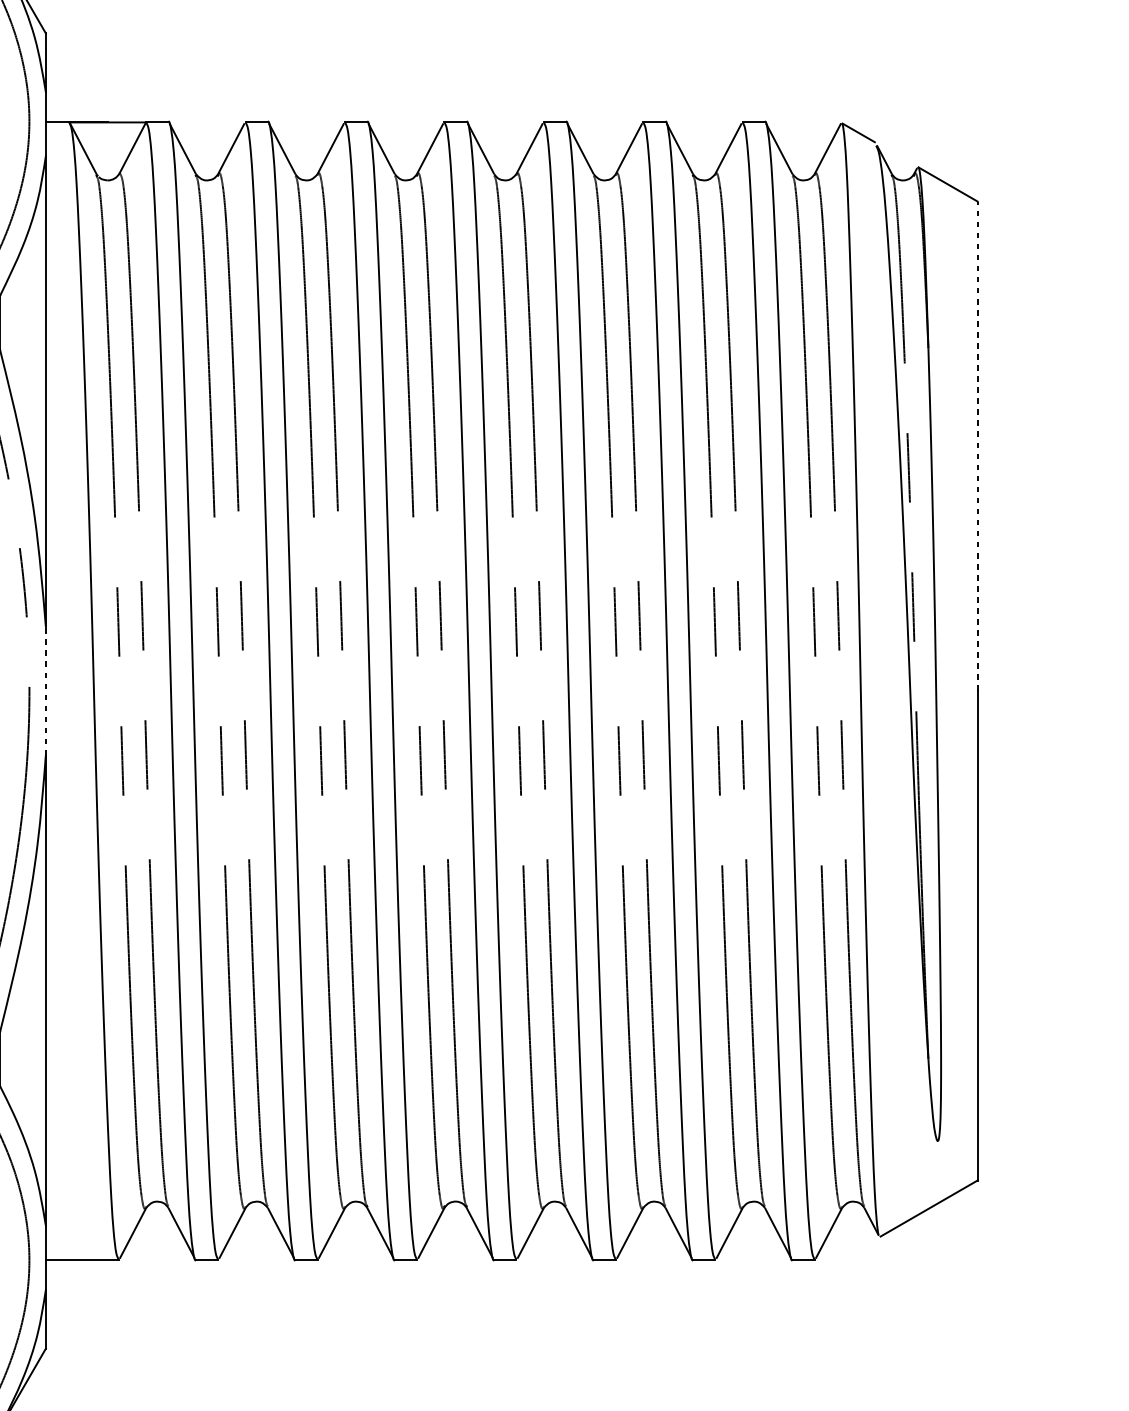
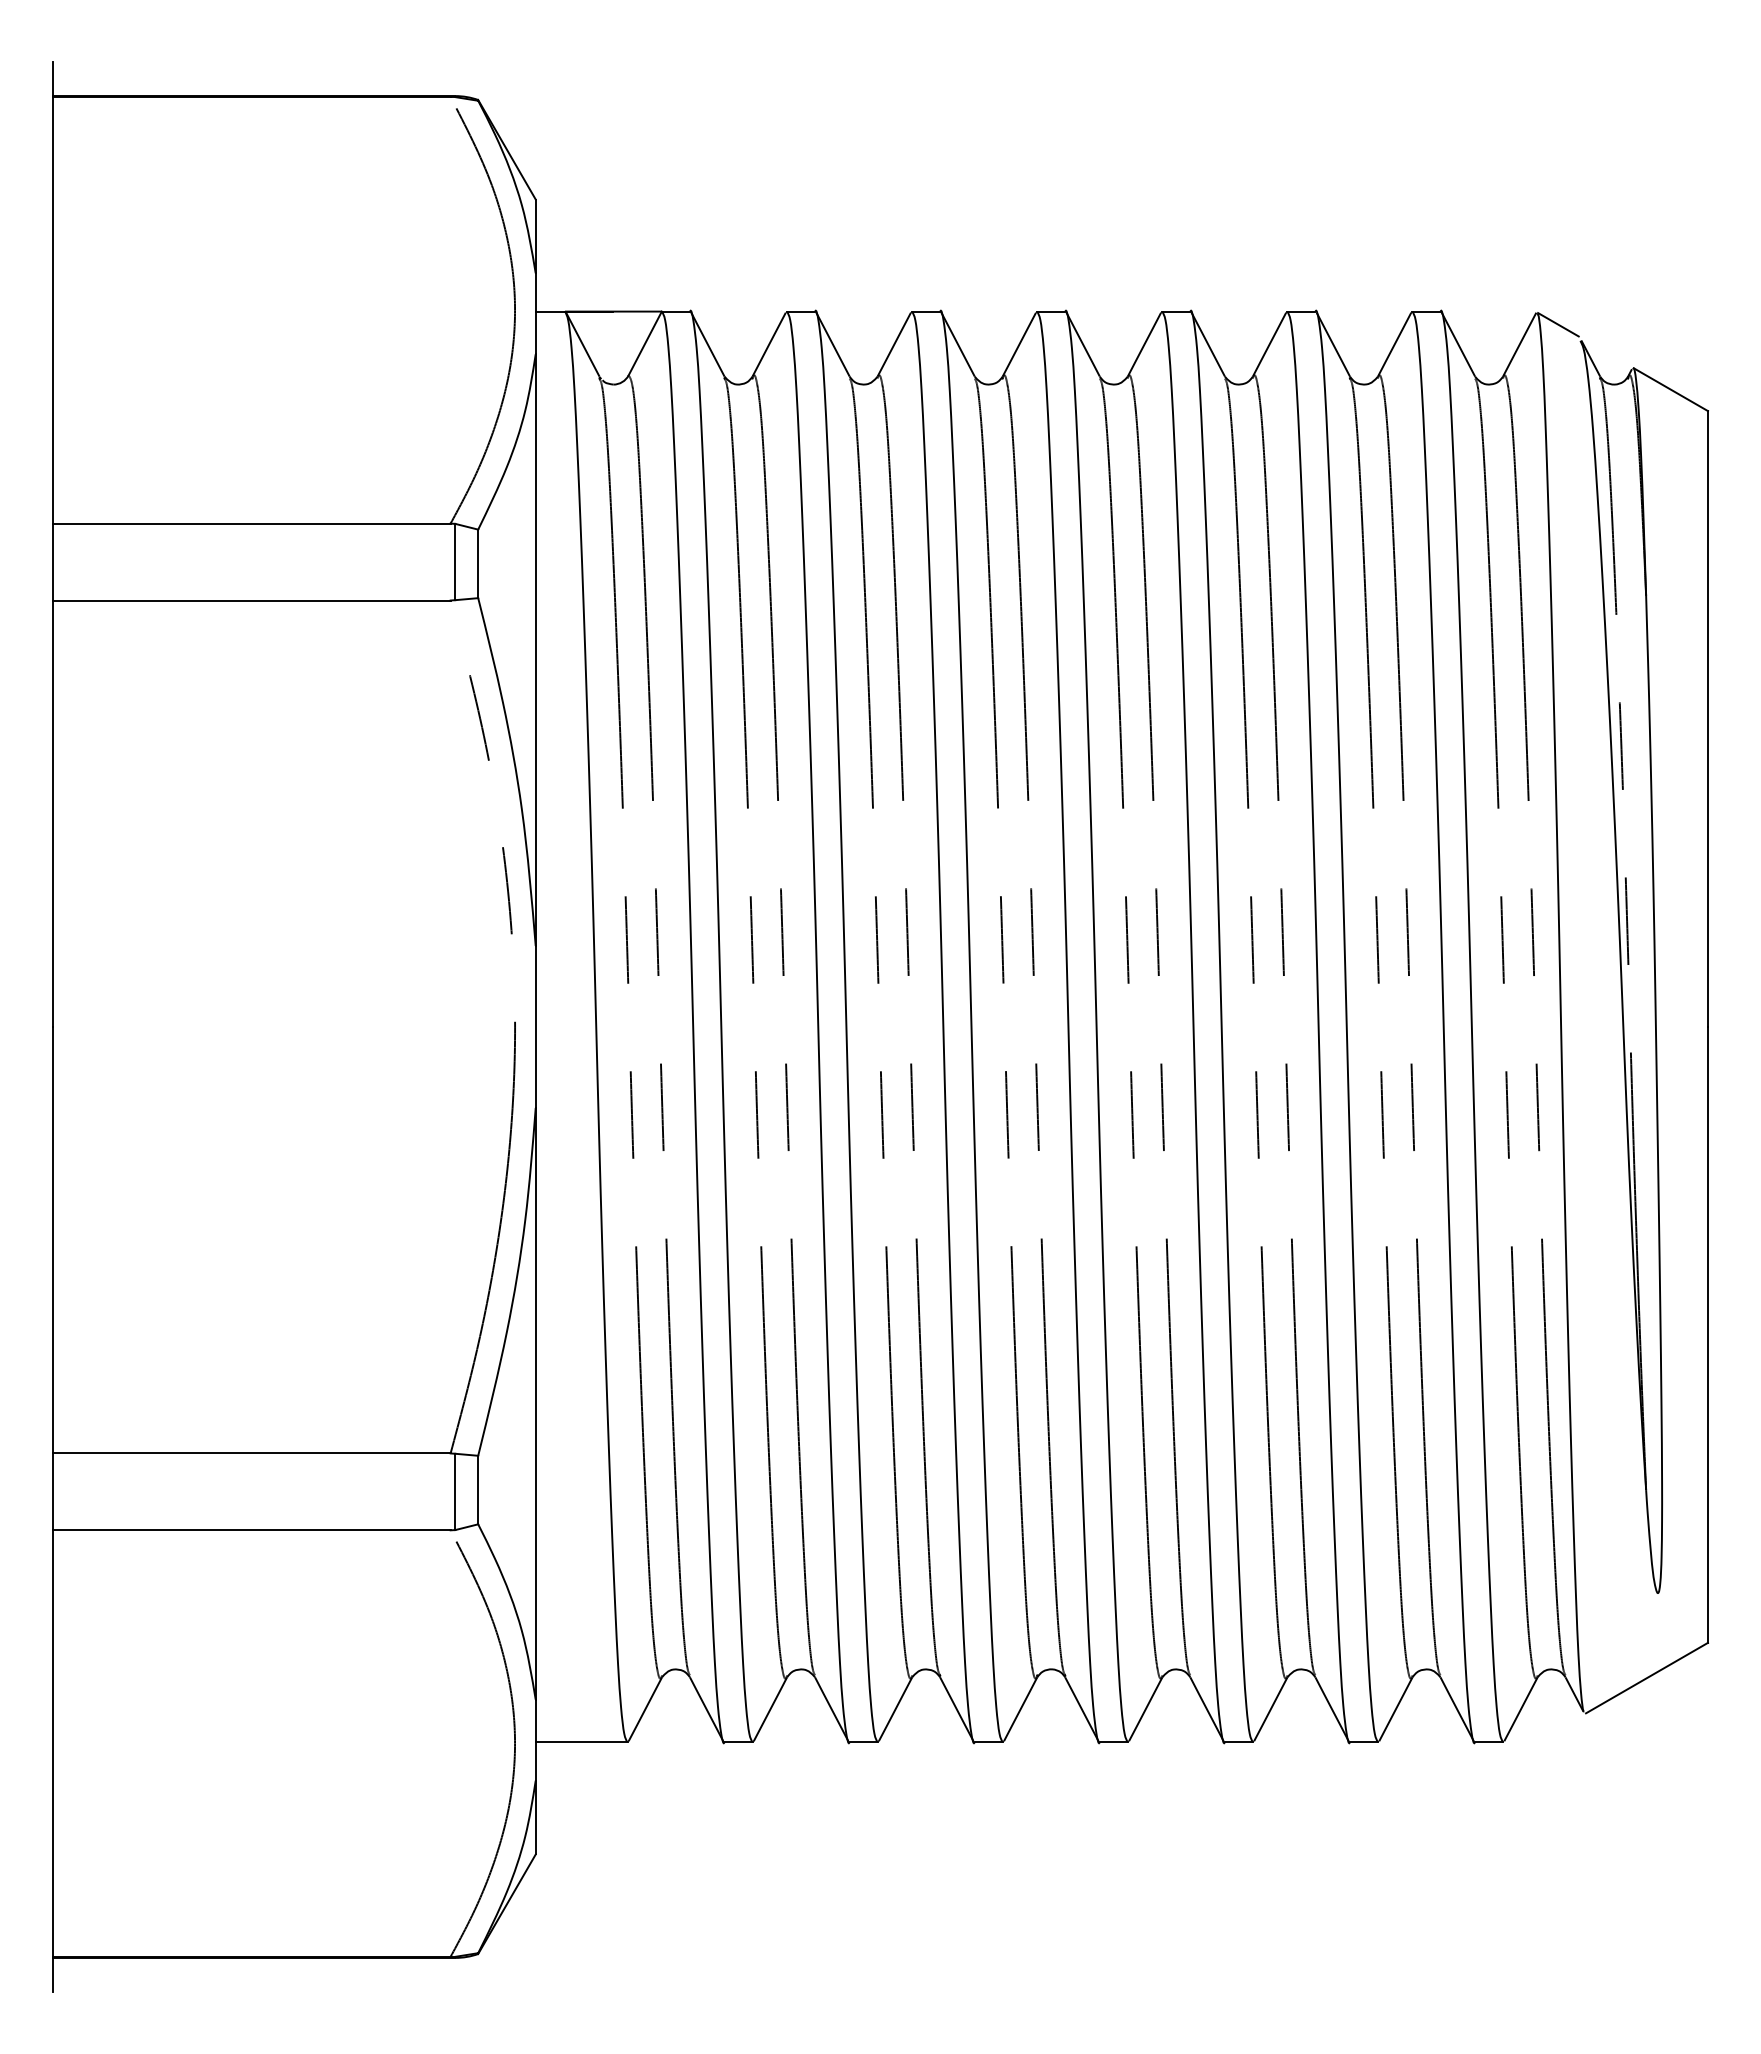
line: (977, 446) -> (1707, 719), dashed -> solid
line: (45, 690) -> (535, 1026), dashed -> solid

